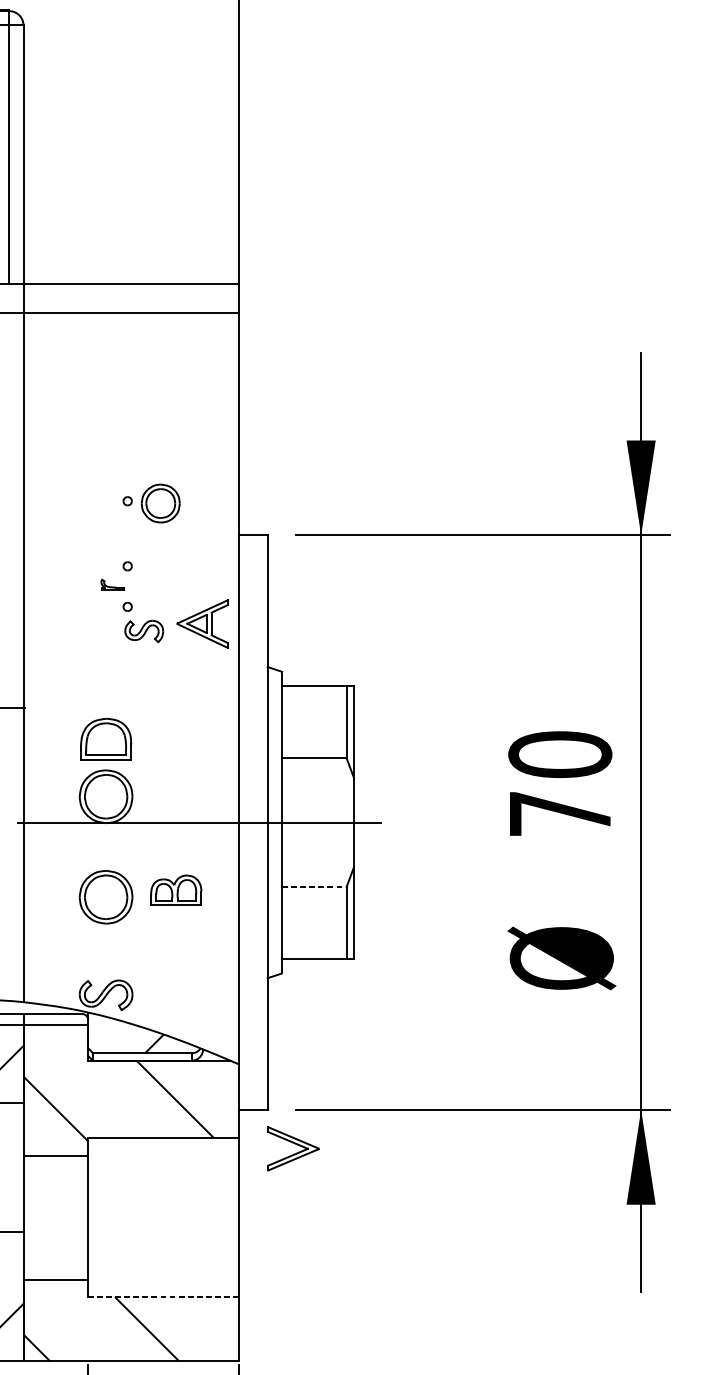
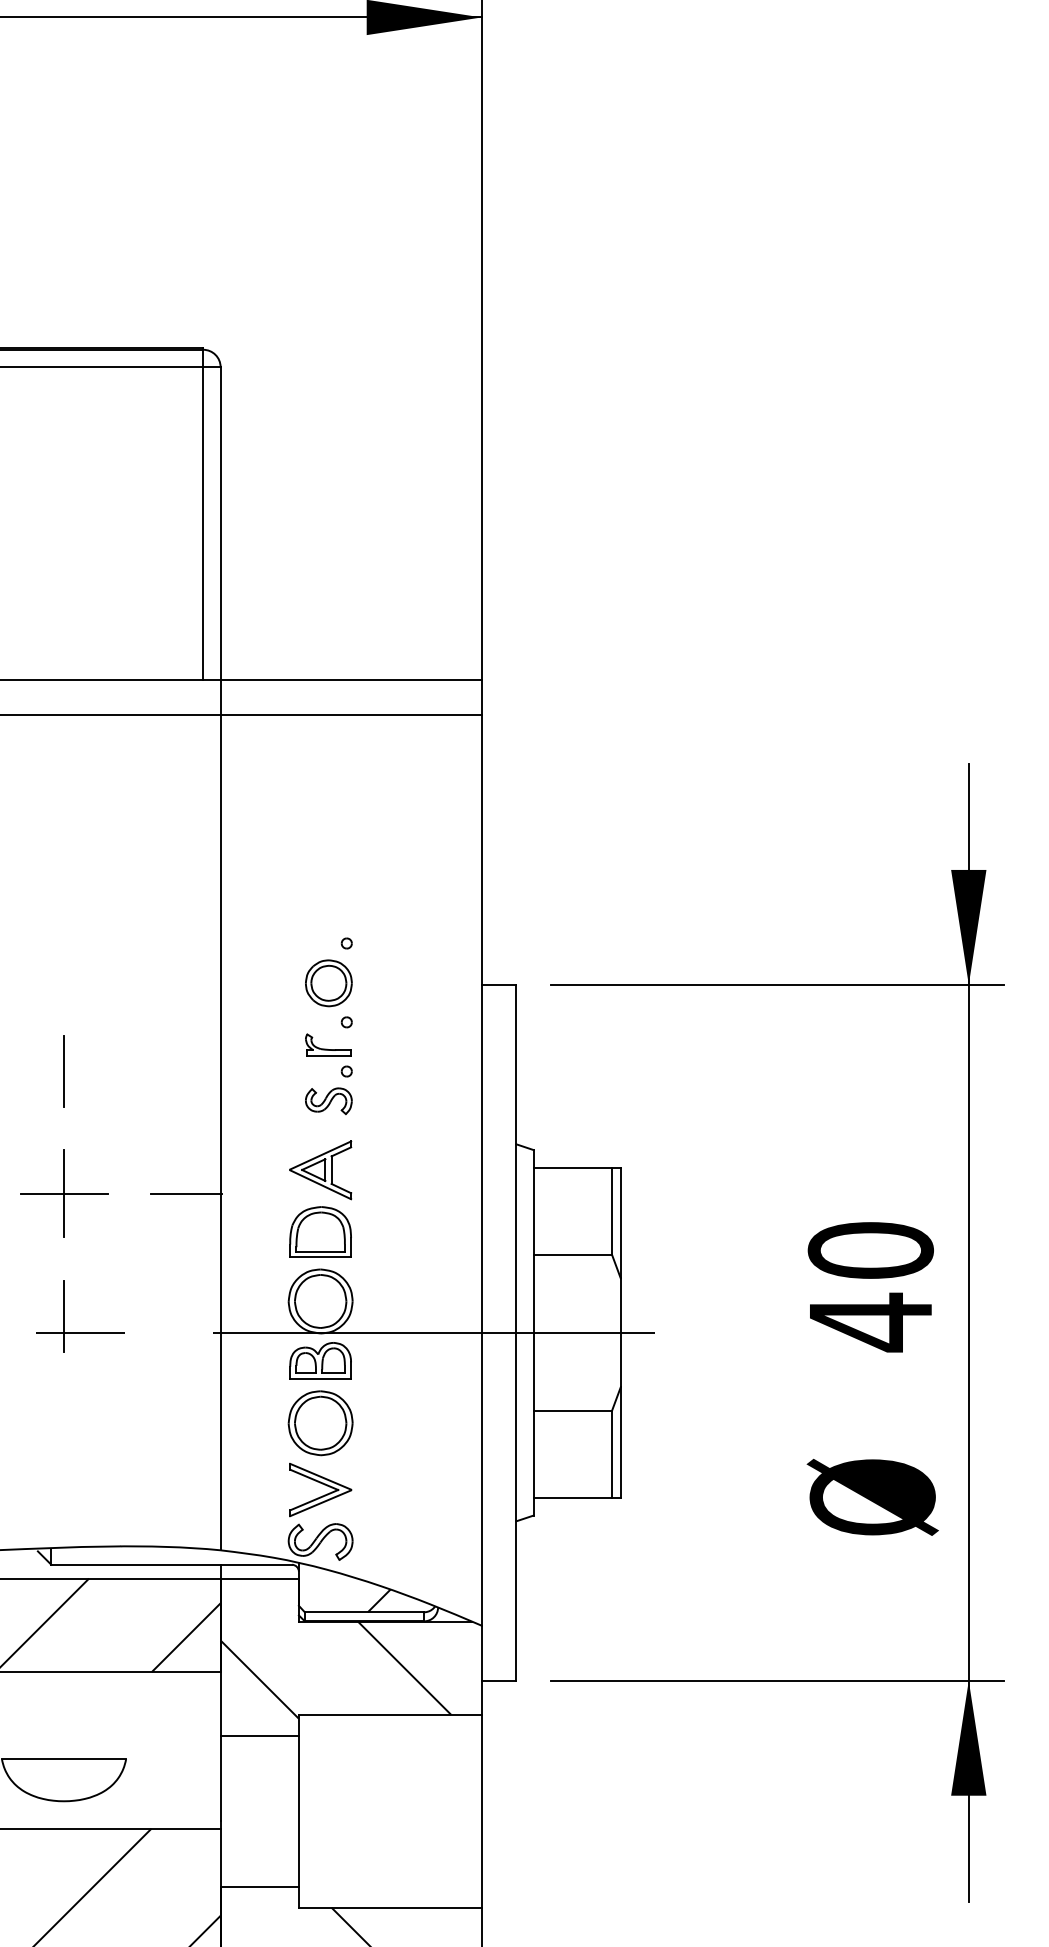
part: (160, 503) -> (328, 983), moved
part: (112, 584) -> (328, 1044), size x1.67
part: (202, 624) -> (320, 1170), moved
part: (143, 631) -> (328, 1101), moved
text: (560, 814) -> (870, 1322), 70 -> 40
line: (314, 886) -> (573, 1410), dashed -> solid
part: (176, 890) -> (320, 1360), moved
part: (293, 1148) -> (320, 1489), moved
line: (162, 1297) -> (389, 1907), dashed -> solid

